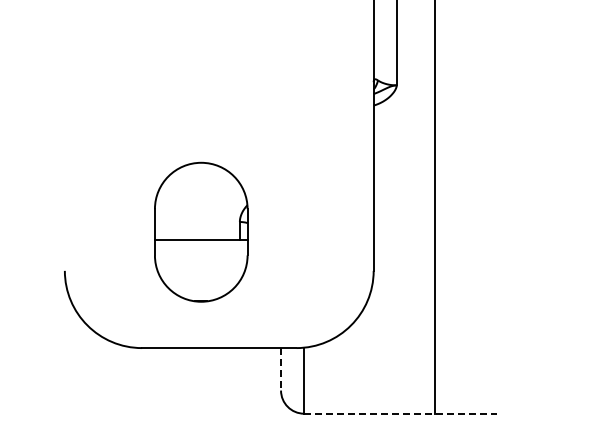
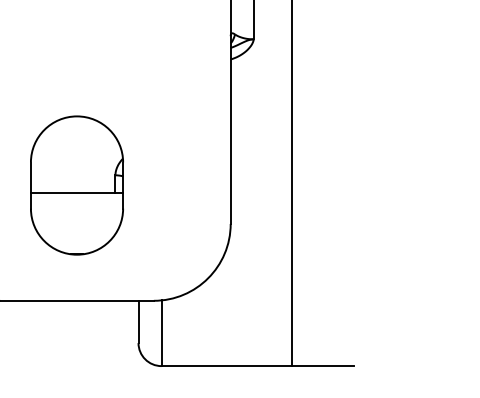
part: (201, 231) -> (77, 184), moved
line: (281, 369) -> (138, 322), dashed -> solid
line: (400, 413) -> (257, 365), dashed -> solid

